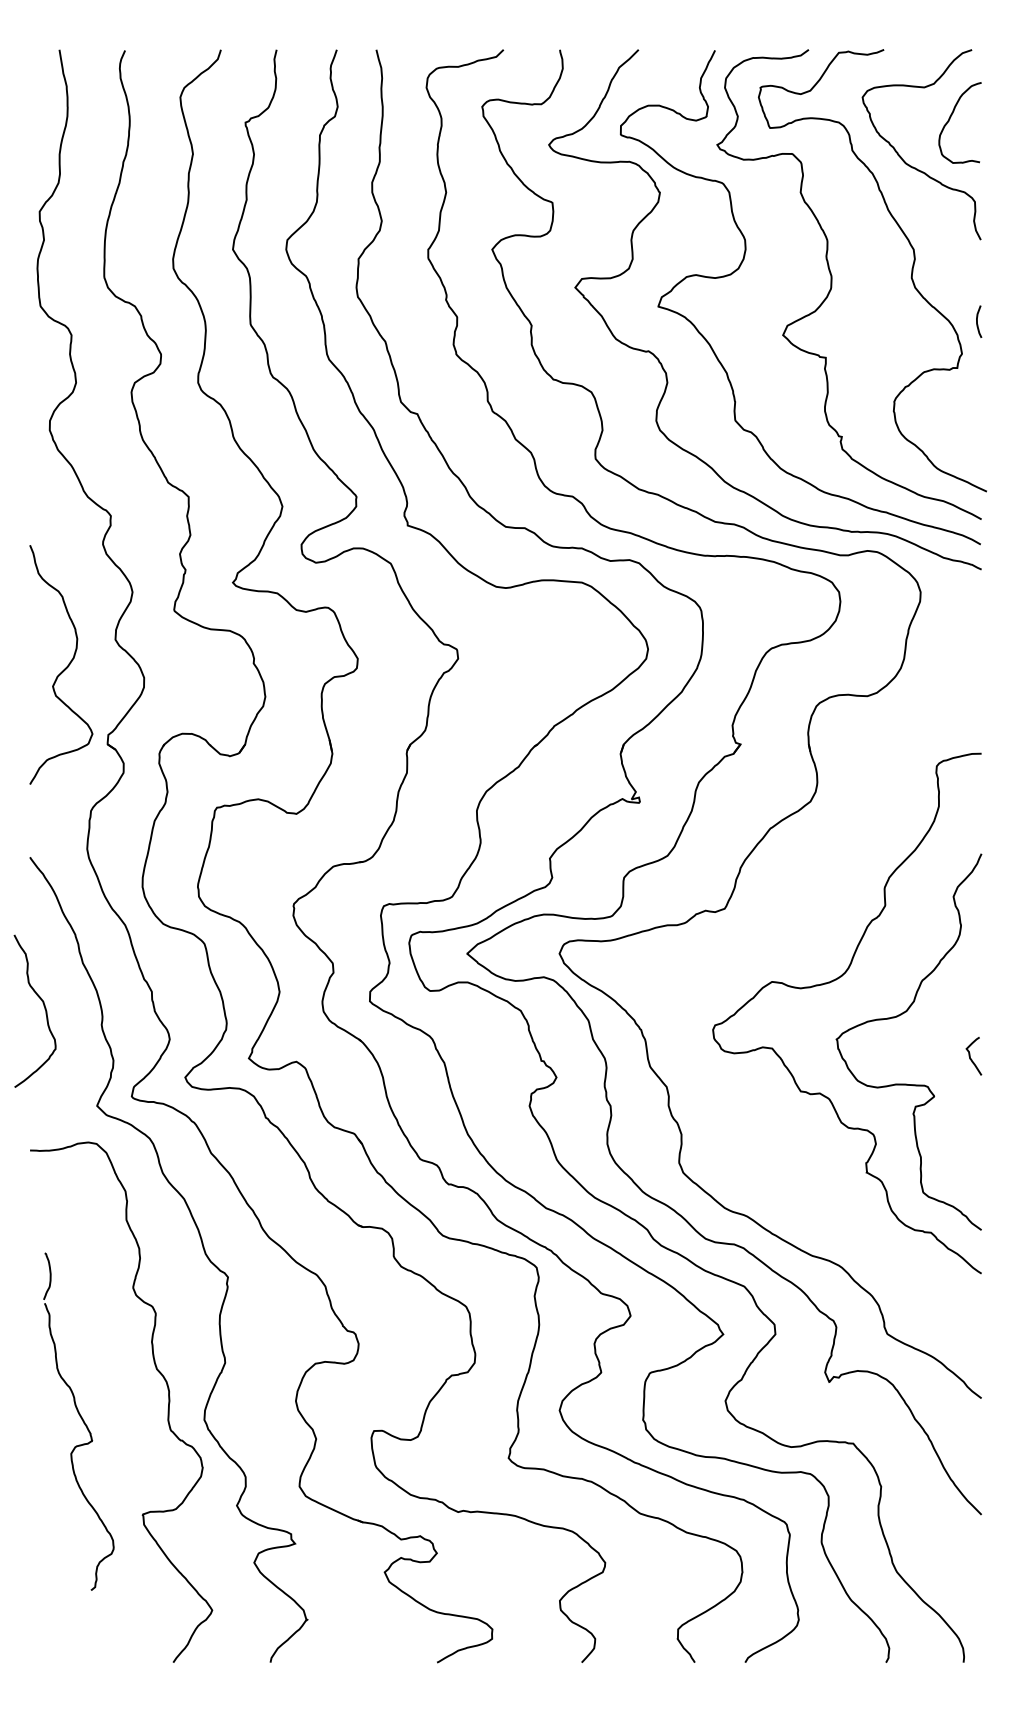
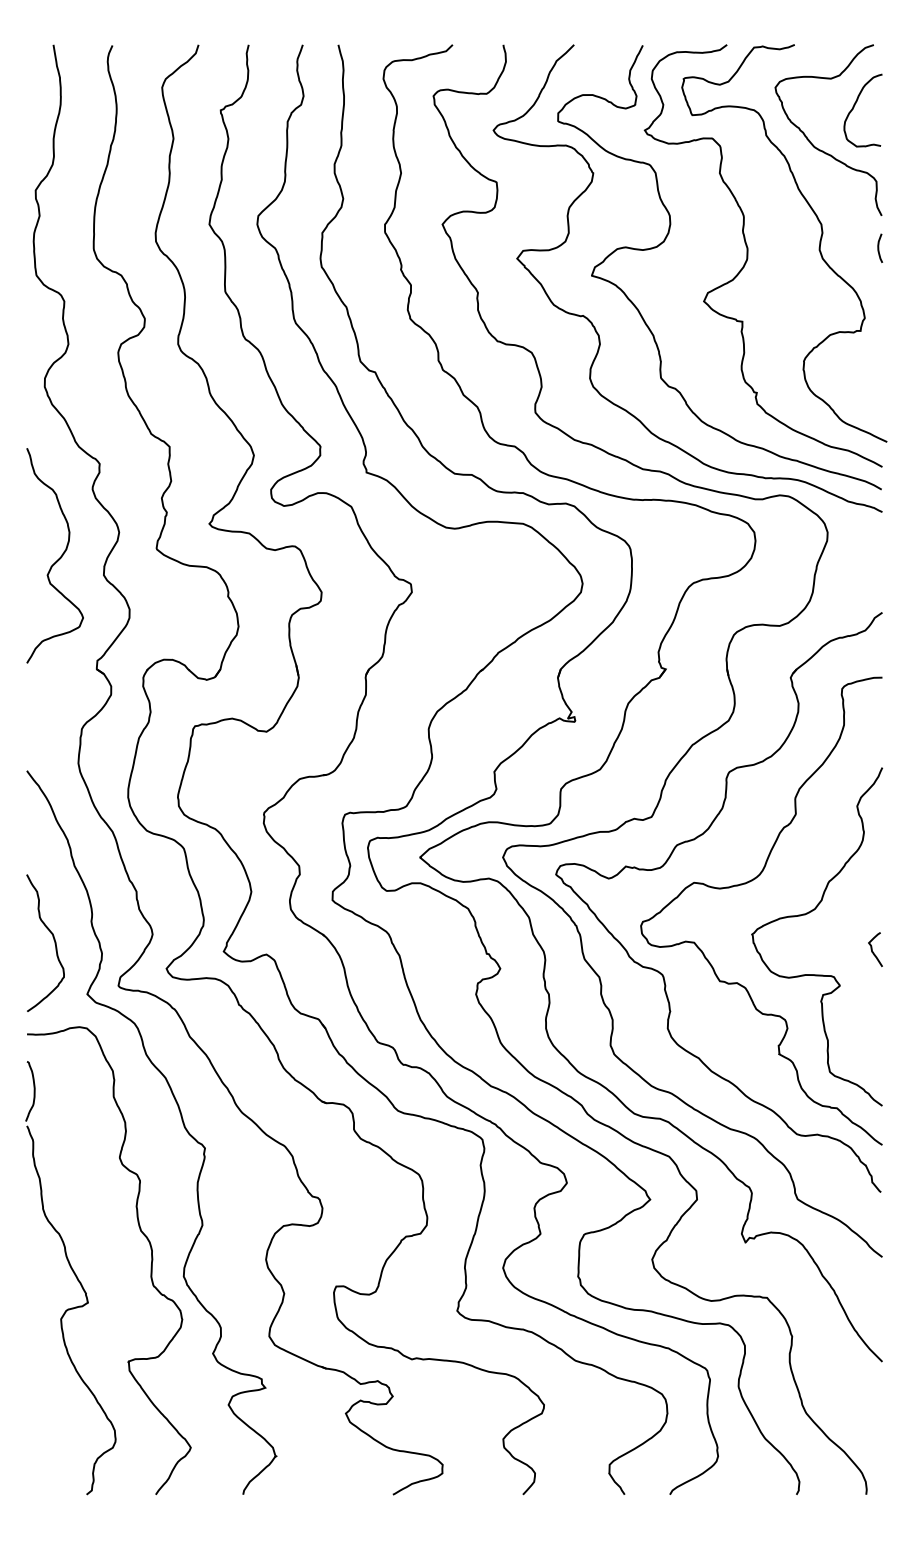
curve: (978, 320) -> (879, 247), moved
curve: (65, 667) -> (58, 558), moved
part: (741, 960) -> (666, 863), added
curve: (43, 1008) -> (53, 940), moved
part: (78, 1422) -> (70, 1278), size x1.43

